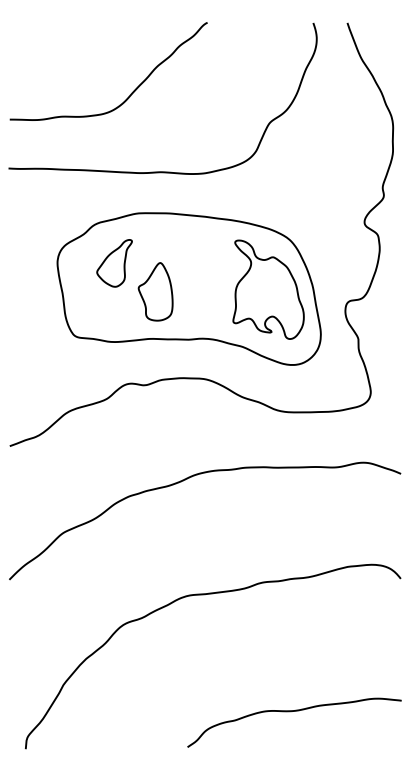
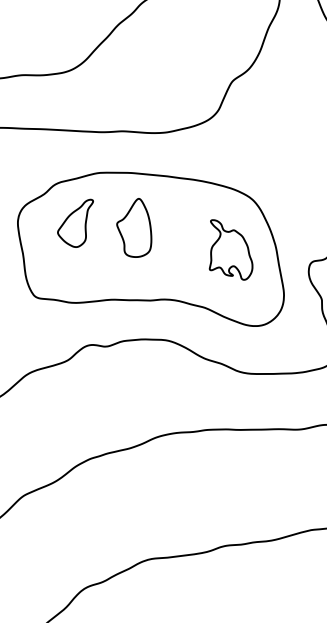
part: (268, 289) -> (231, 249), size x0.6
part: (155, 291) -> (134, 227), moved

